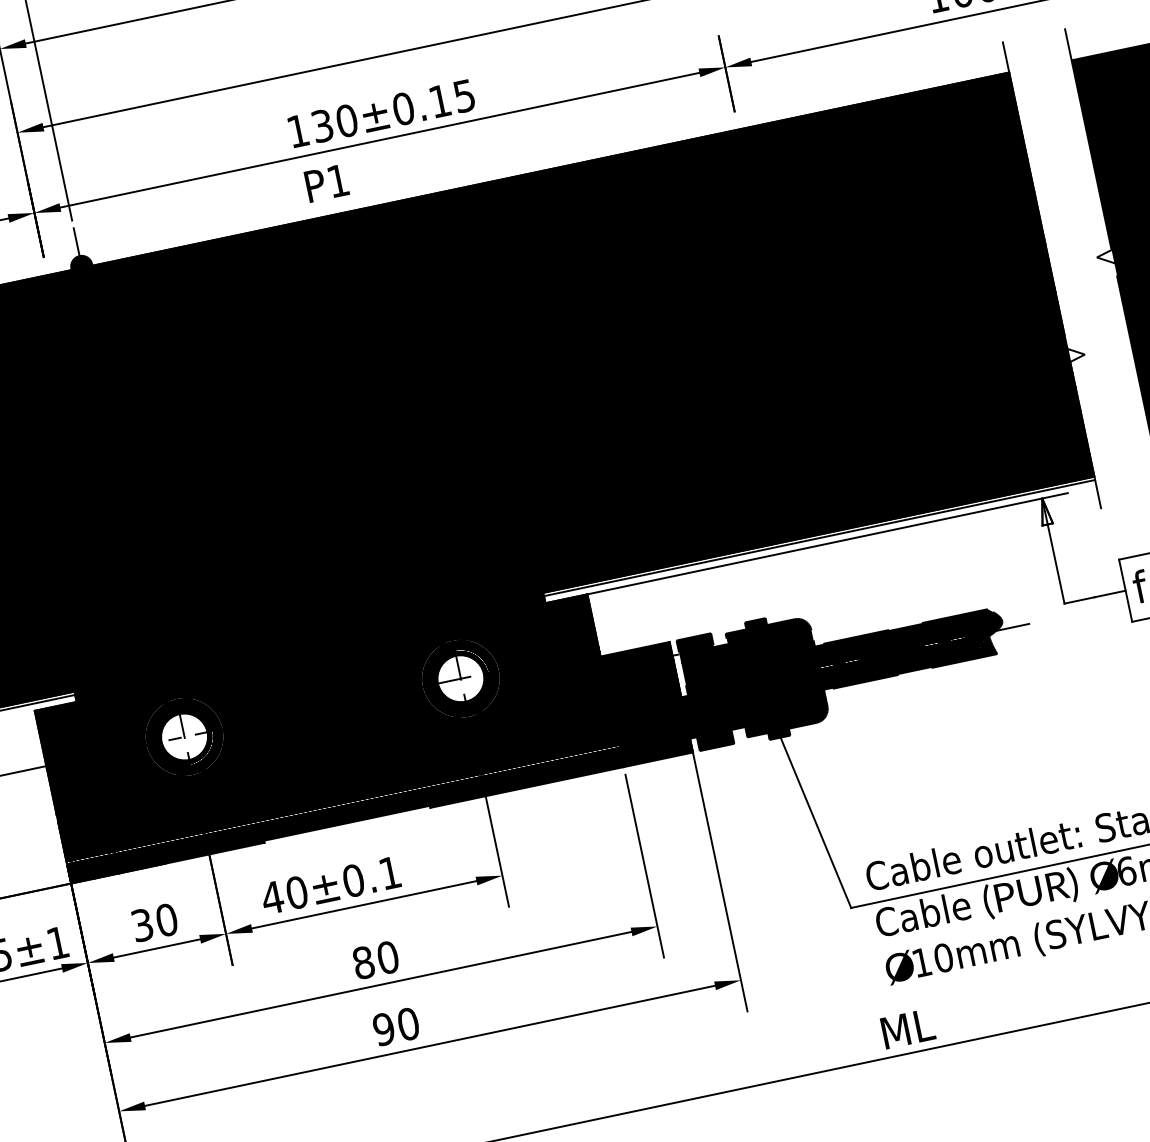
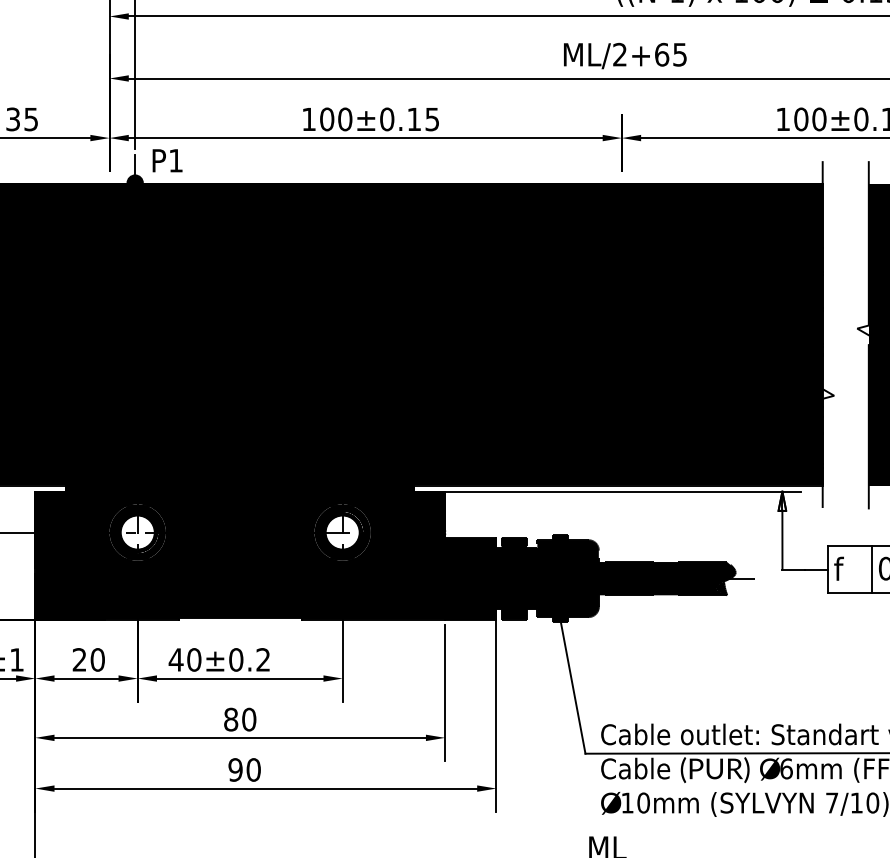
text: (323, 126) -> (327, 119), 130±0.15 -> 100±0.15
text: (326, 183) -> (167, 160), moved
fill: (679, 674) -> (498, 562), added
text: (388, 872) -> (262, 659), 40±0.1 -> 40±0.2
text: (142, 924) -> (79, 659), 30 -> 20

